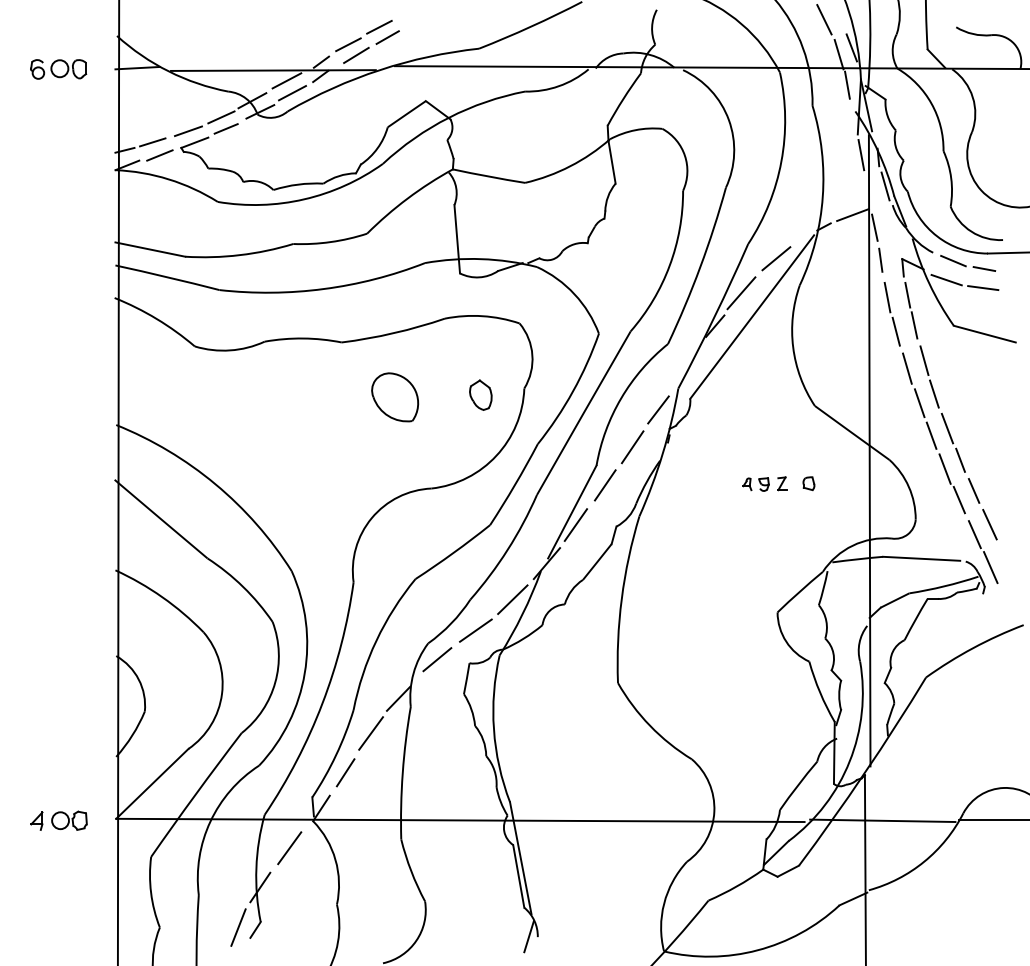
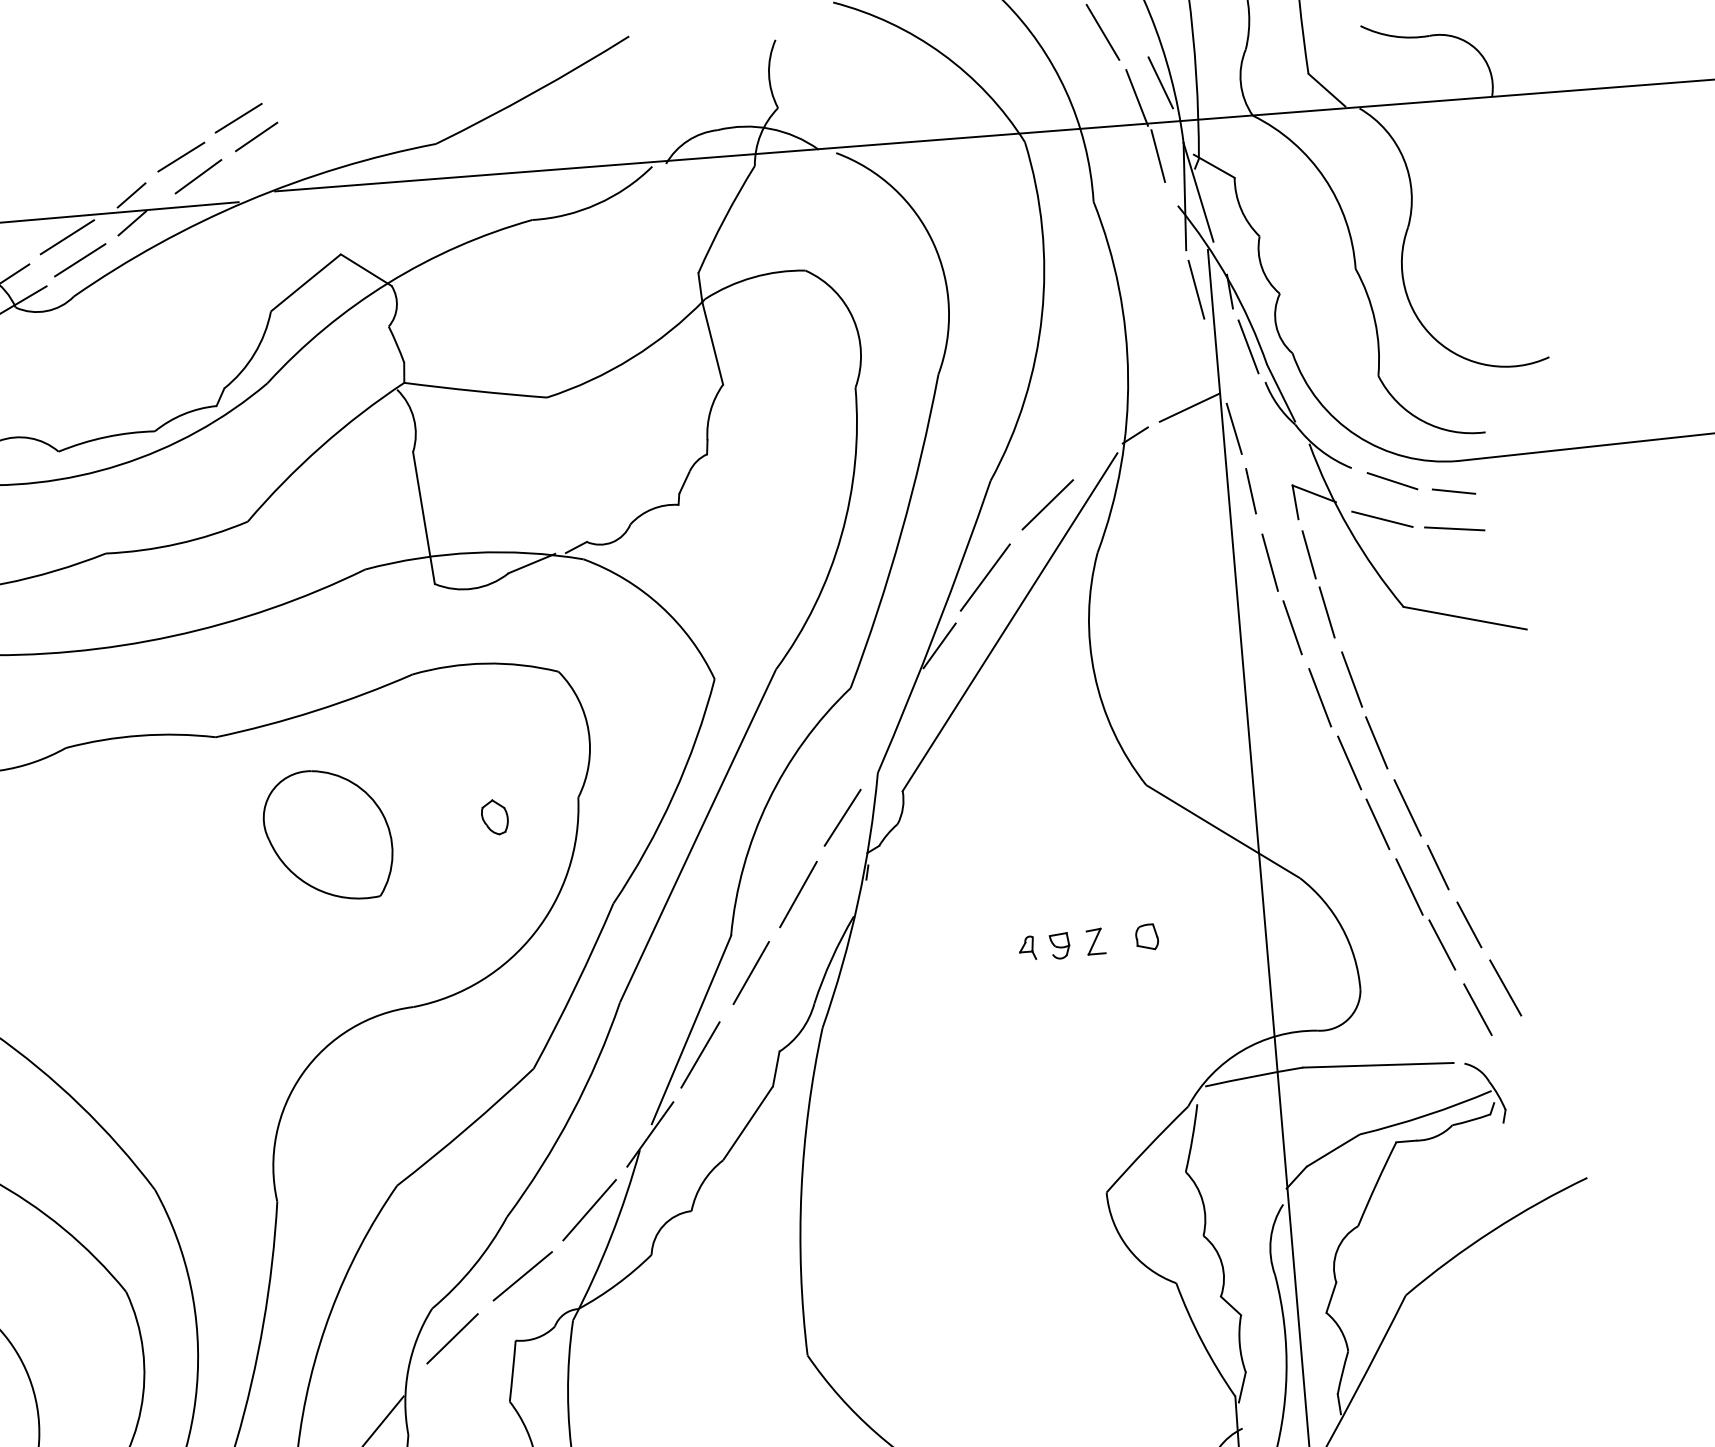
part: (480, 394) -> (494, 816), size x0.6
part: (395, 397) -> (329, 835), size x1.4
line: (990, 567) -> (1513, 1071), removed

